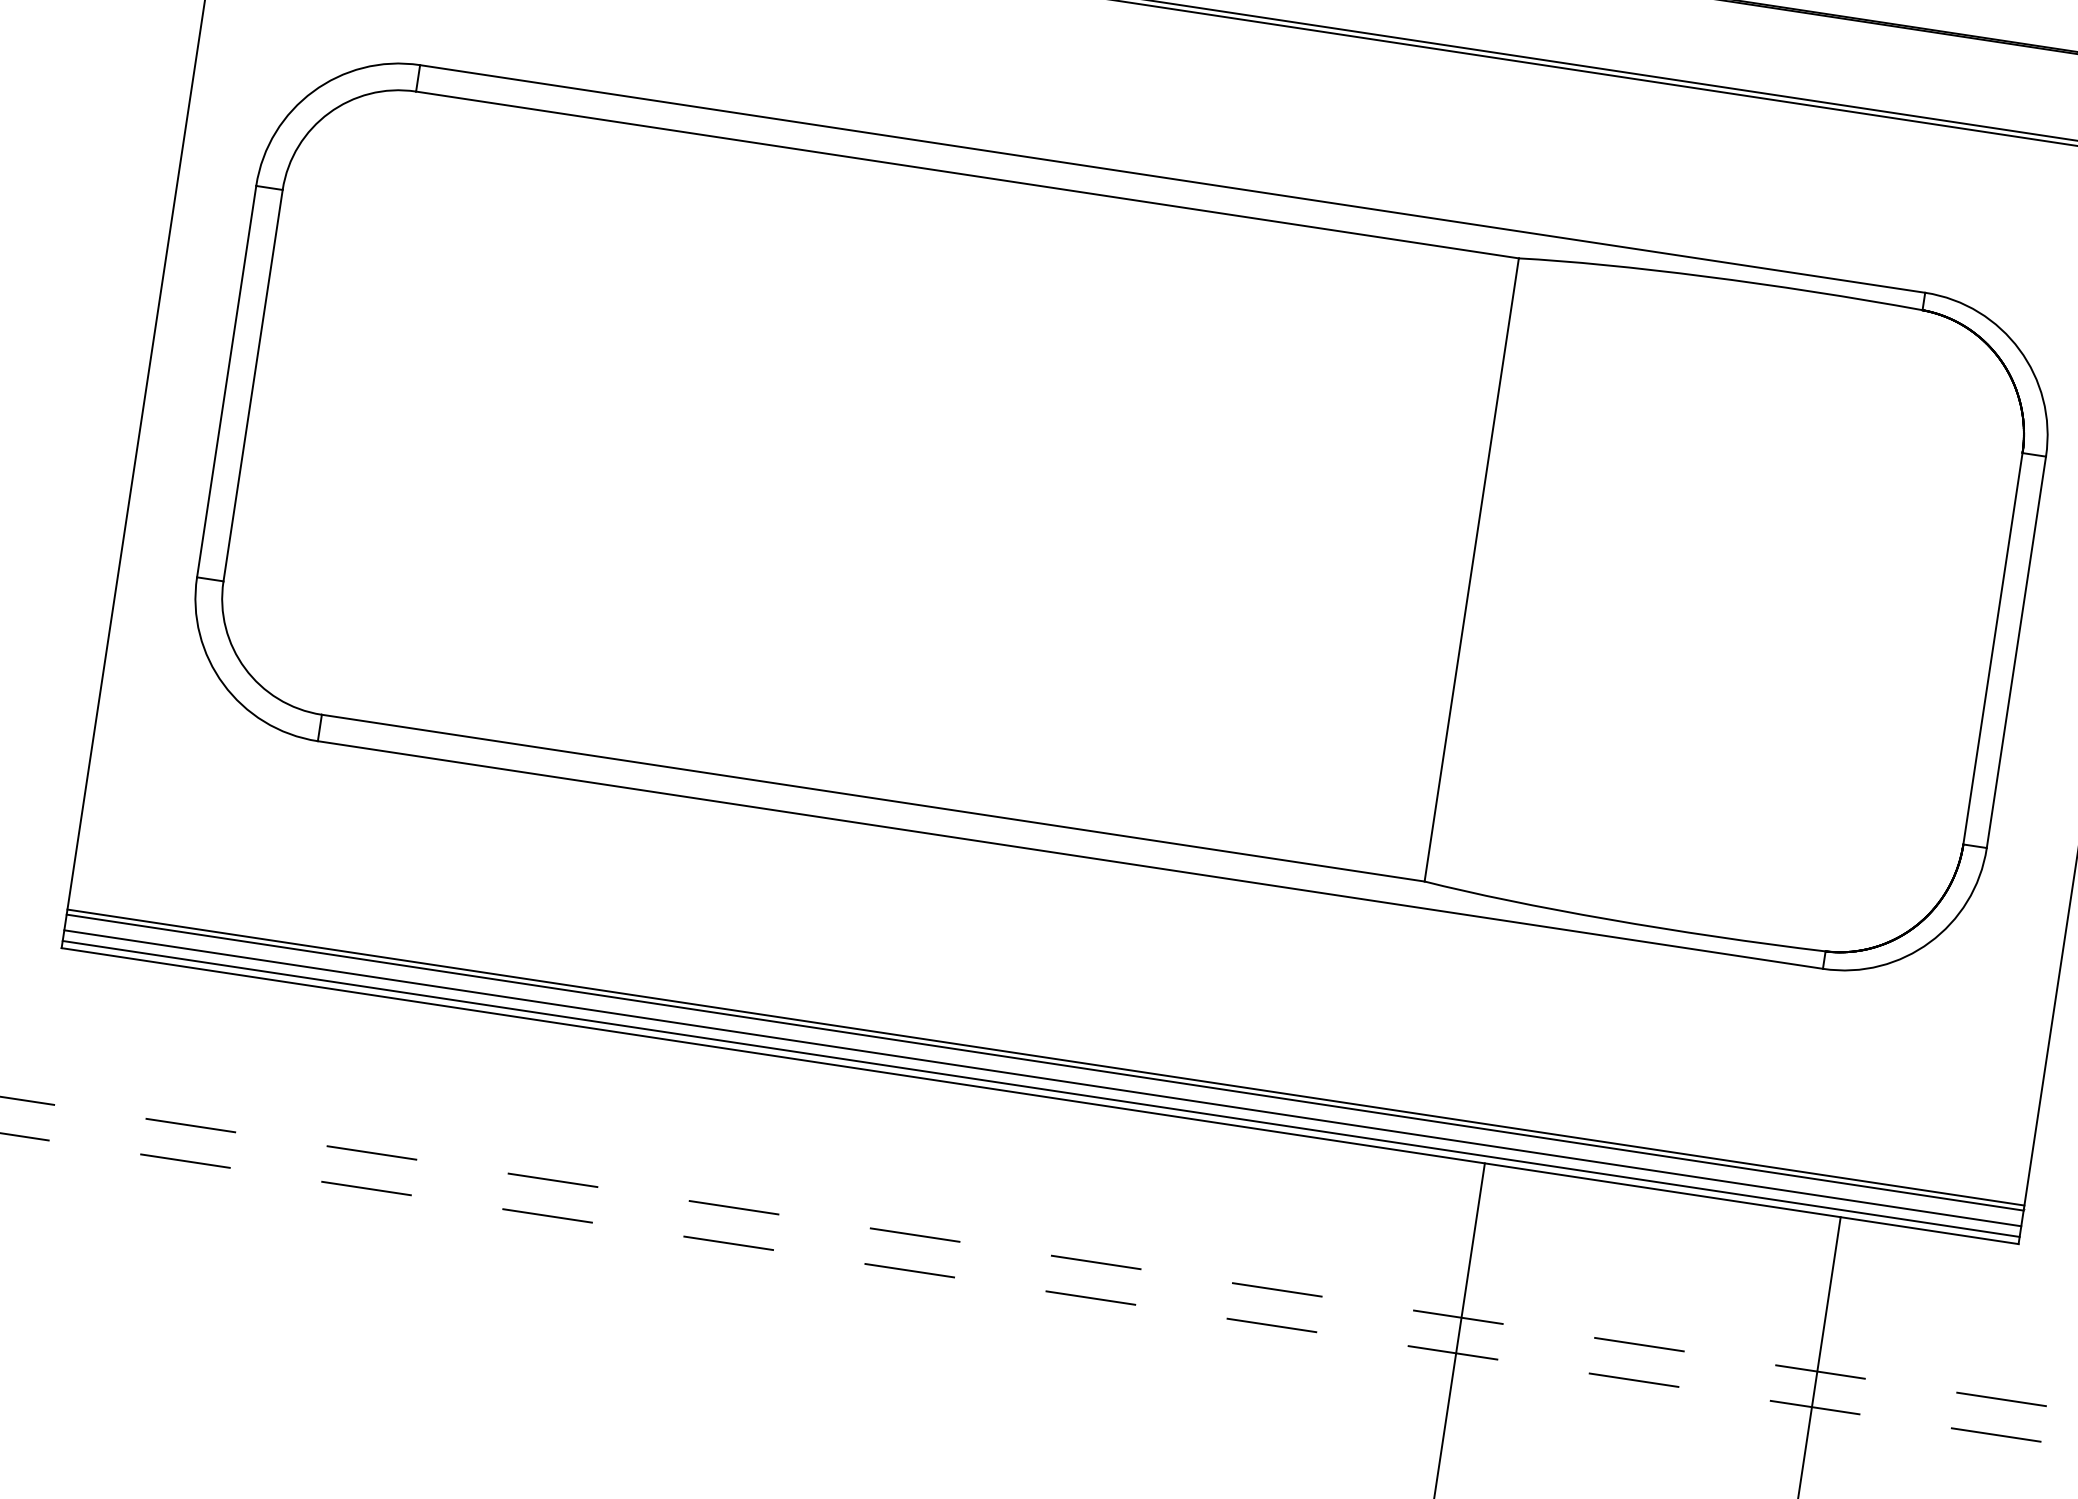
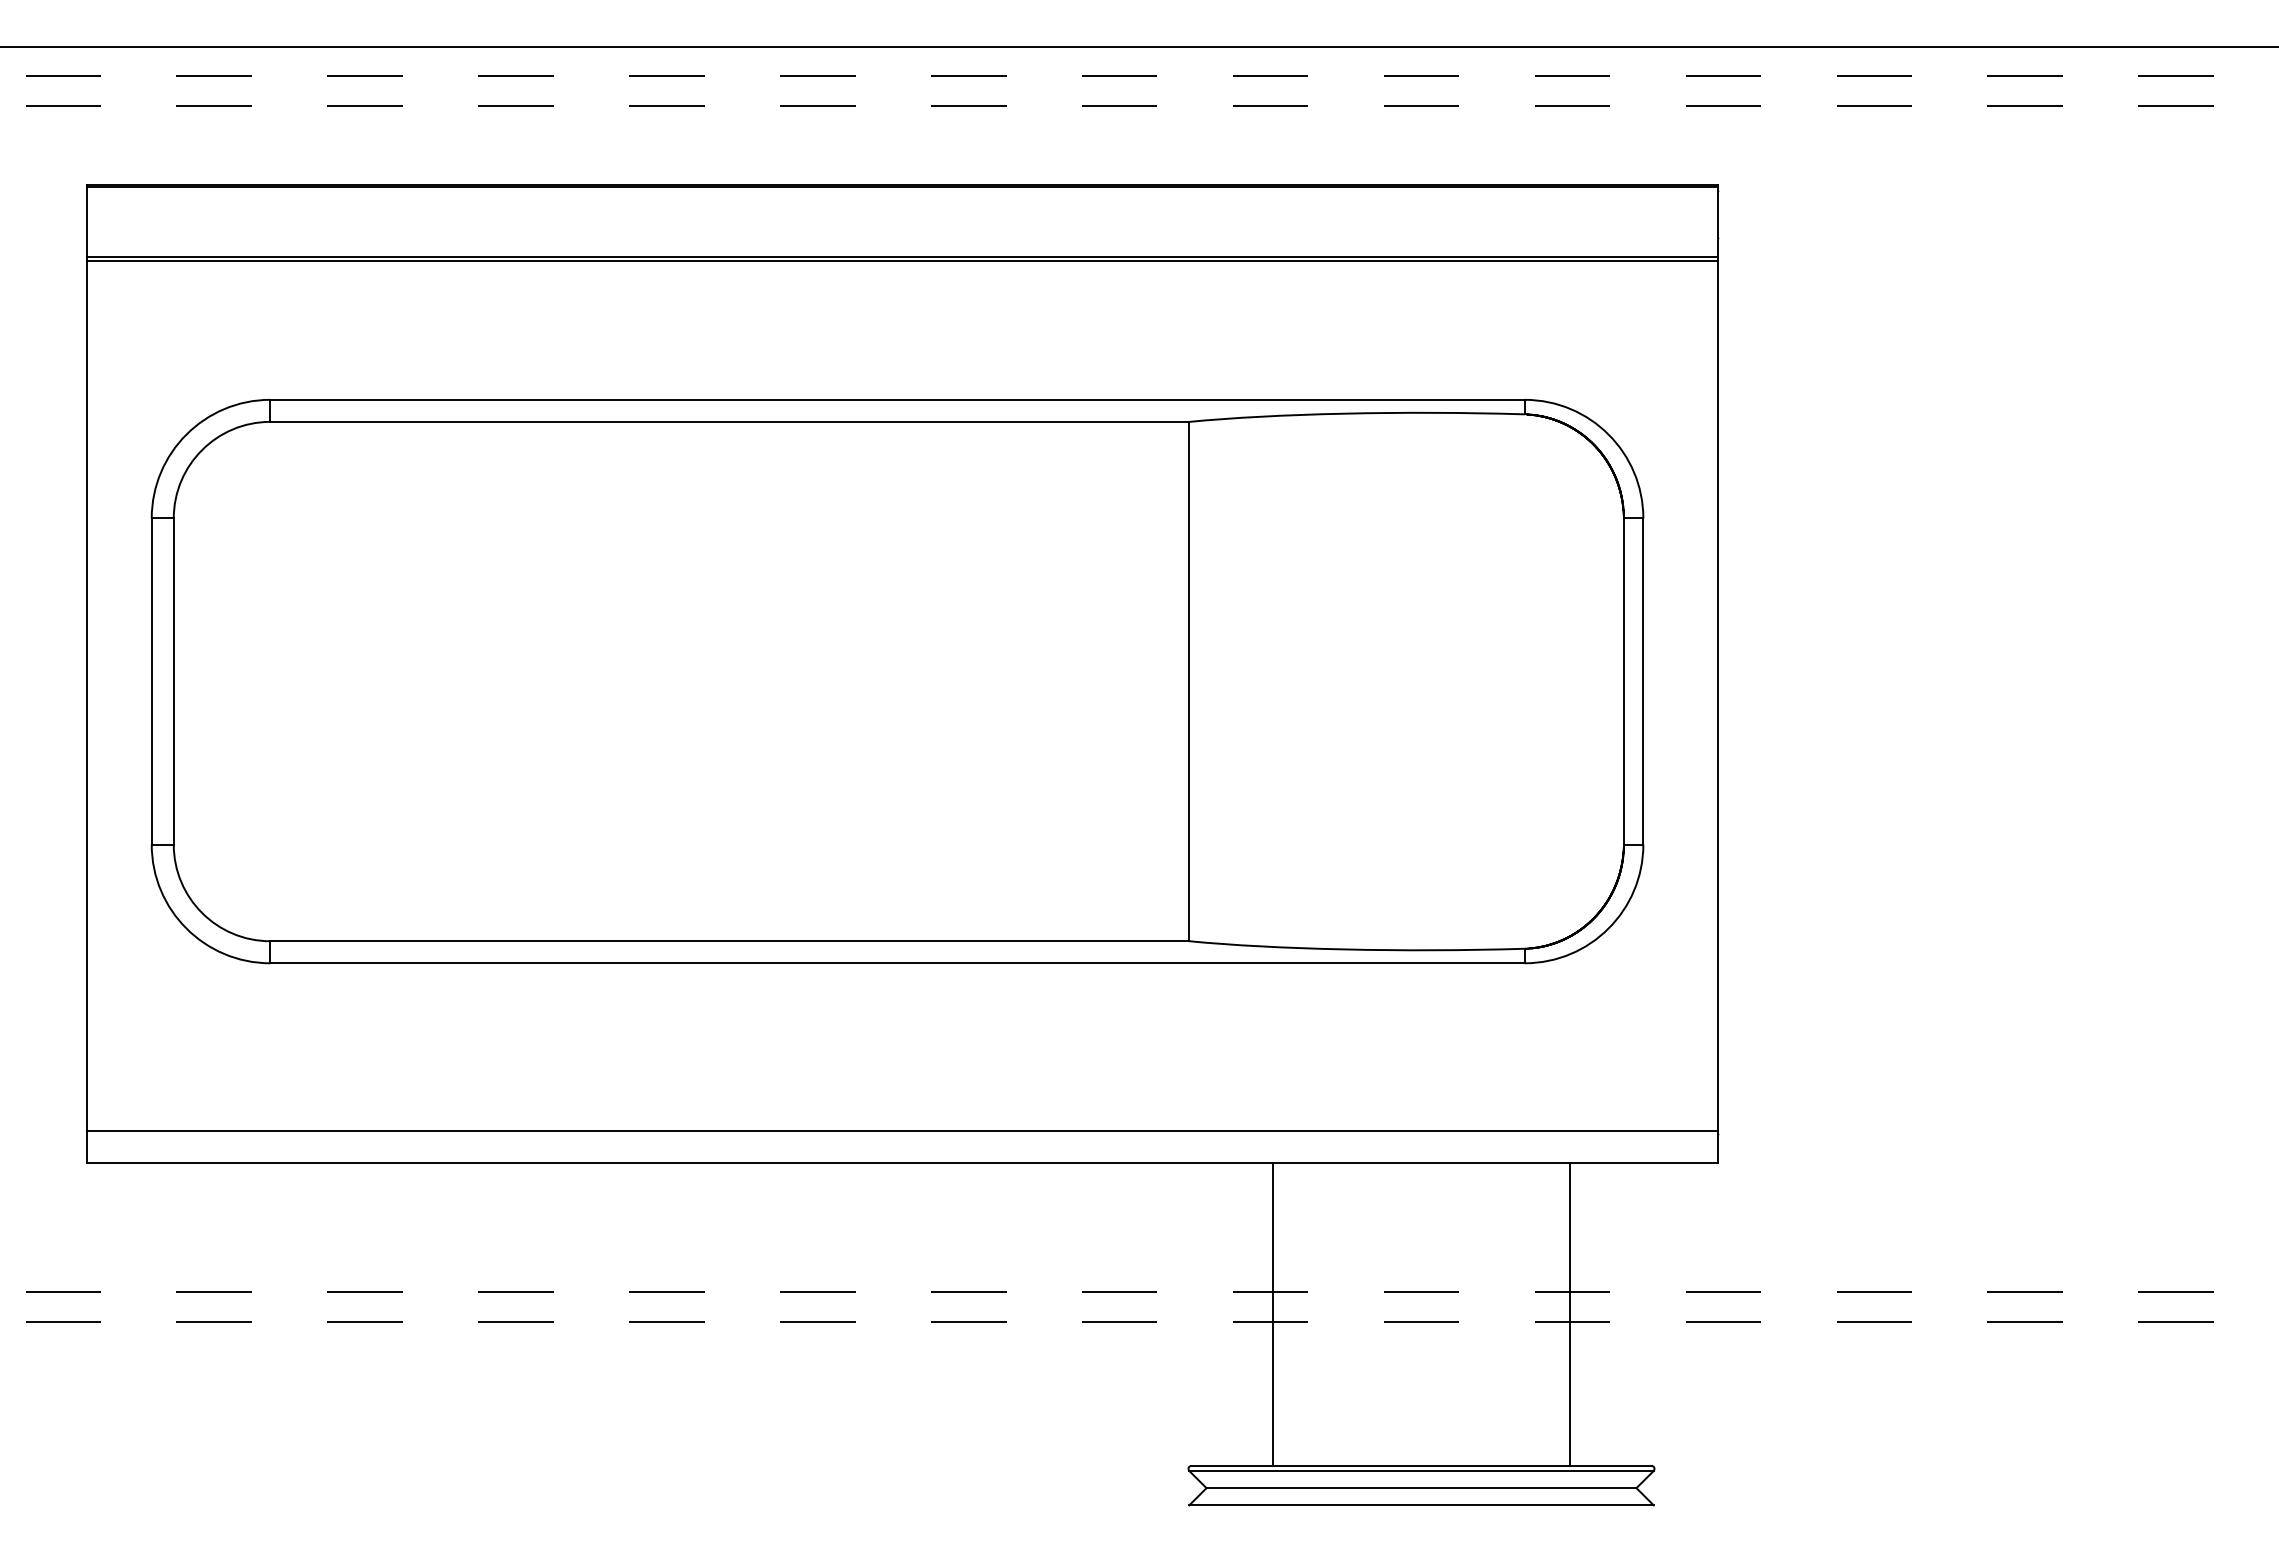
line: (1045, 1062) -> (902, 1135), removed
line: (1042, 1078) -> (902, 1148), removed
line: (1041, 1088) -> (902, 1157), removed

